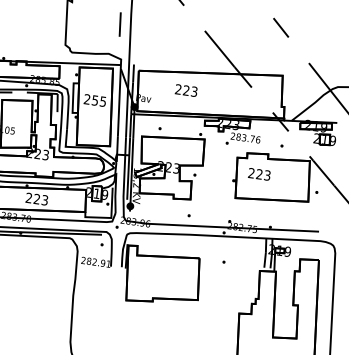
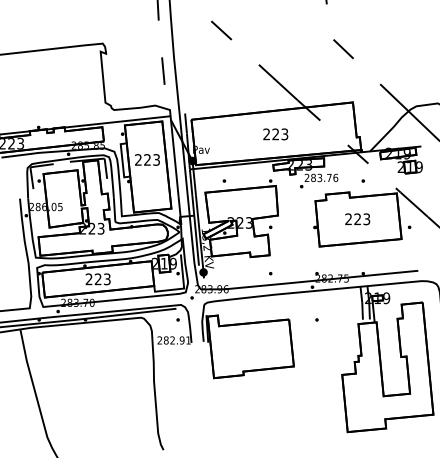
text: (186, 90) -> (275, 134), moved
text: (98, 100) -> (151, 159), 255 -> 223
text: (259, 174) -> (357, 219), moved

